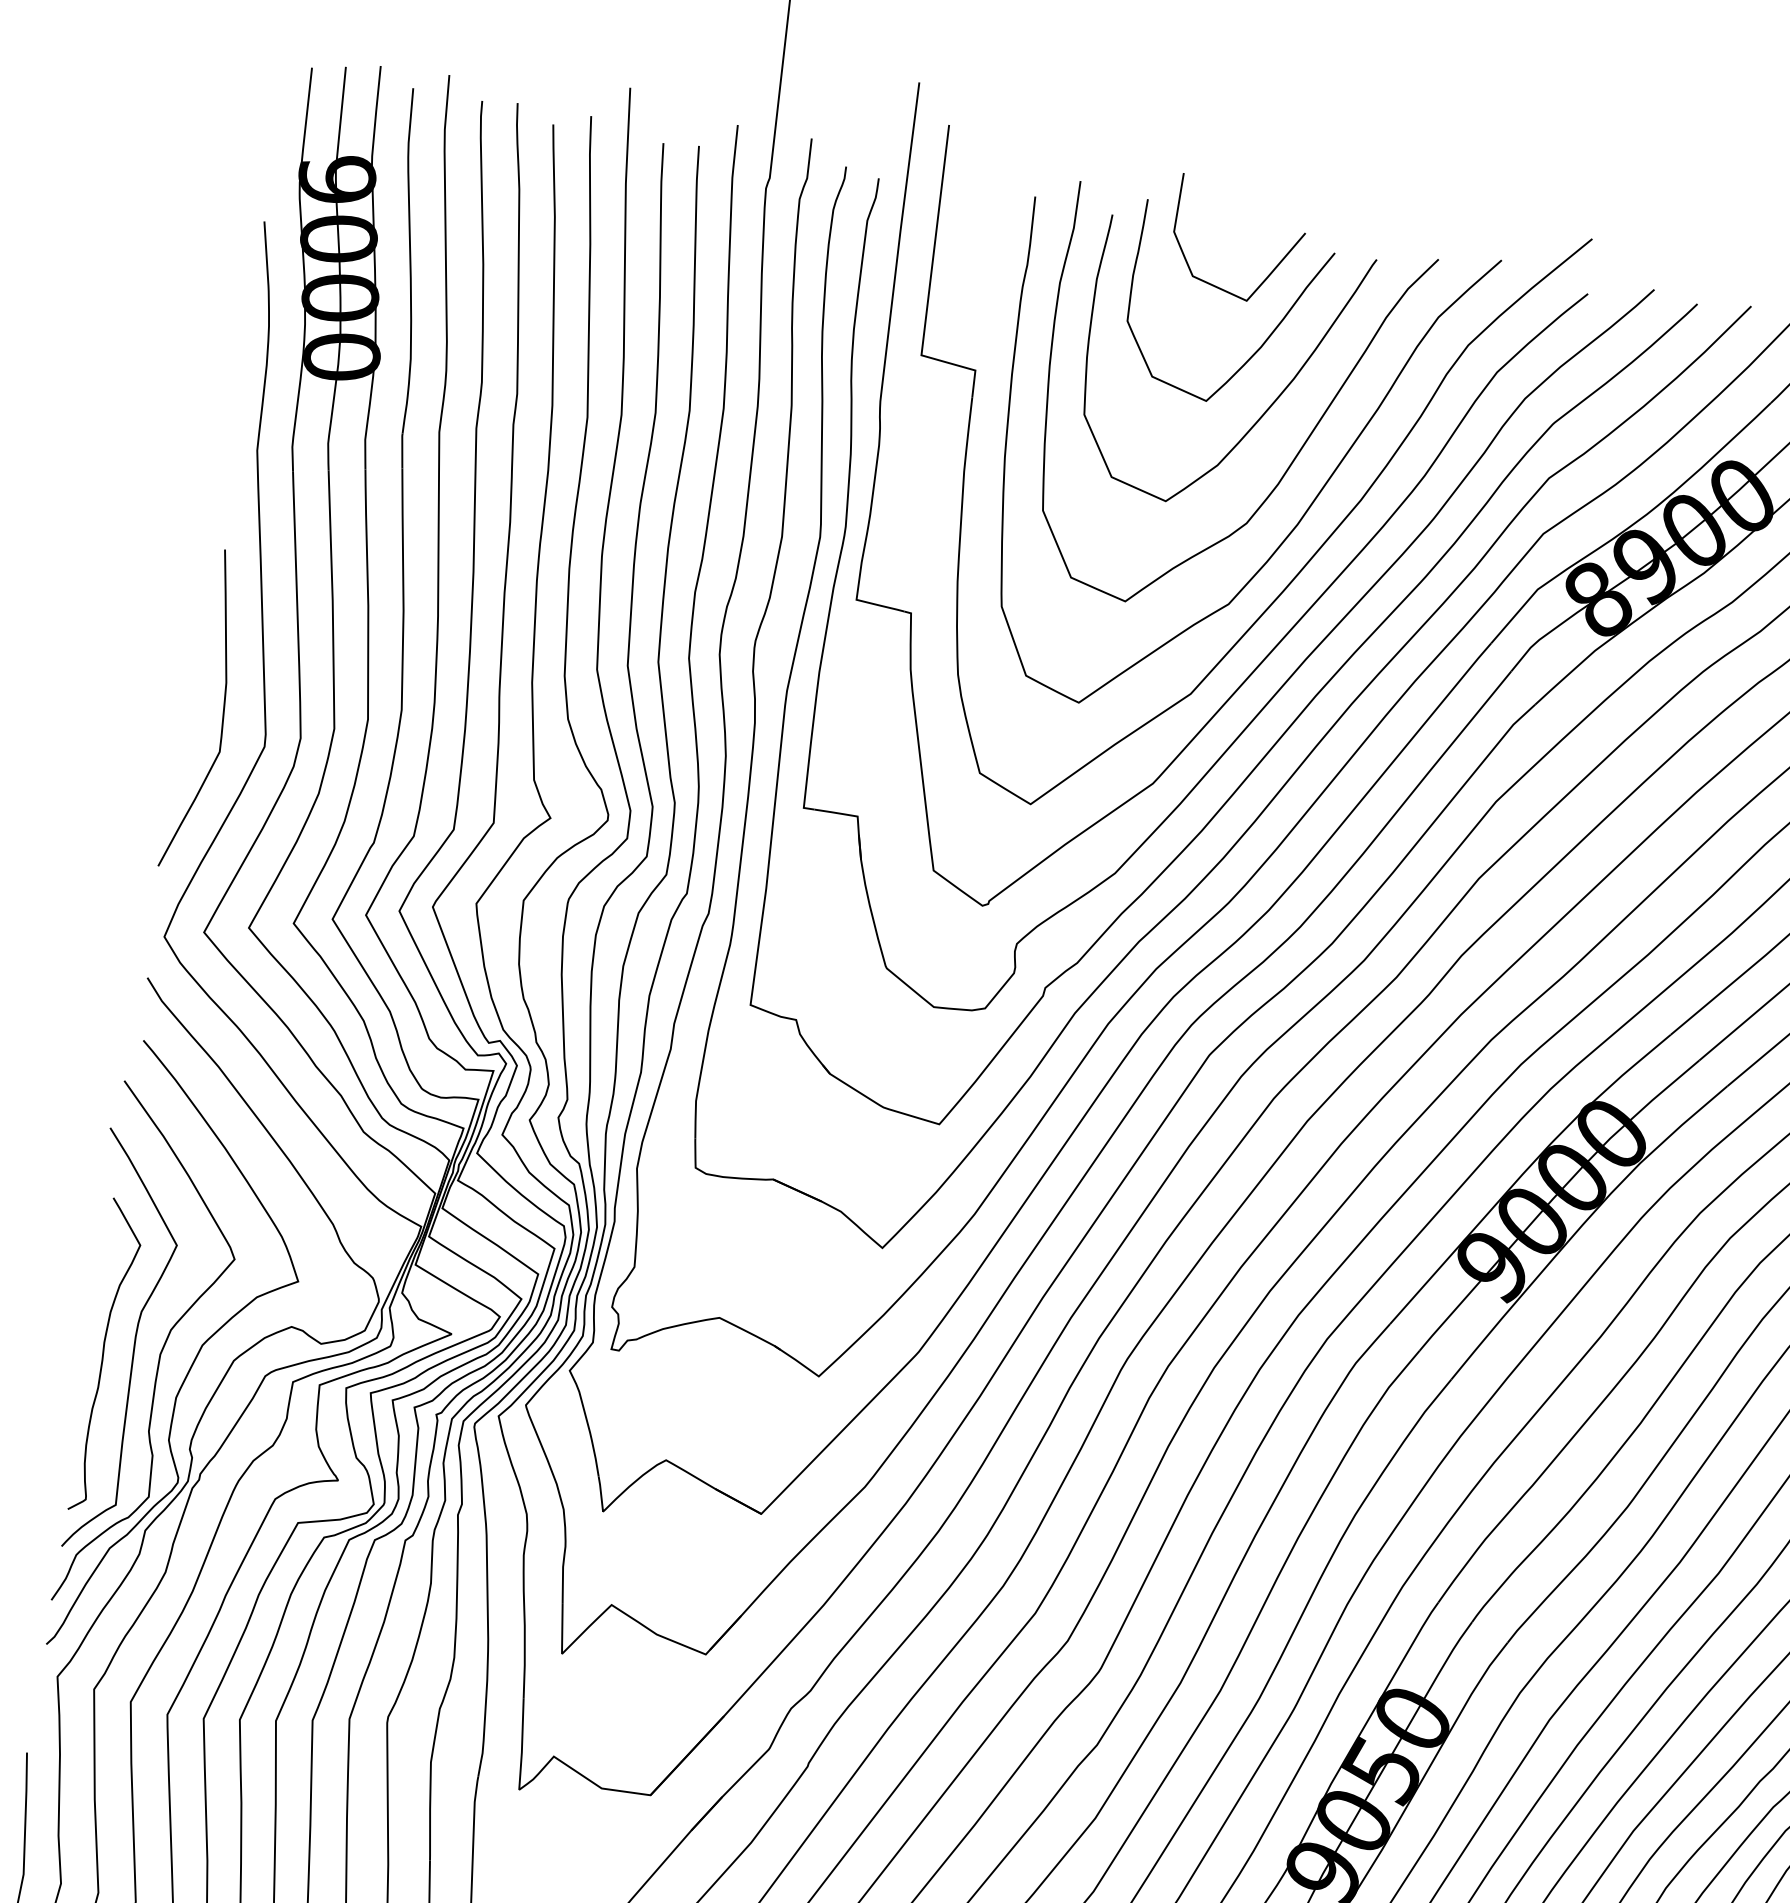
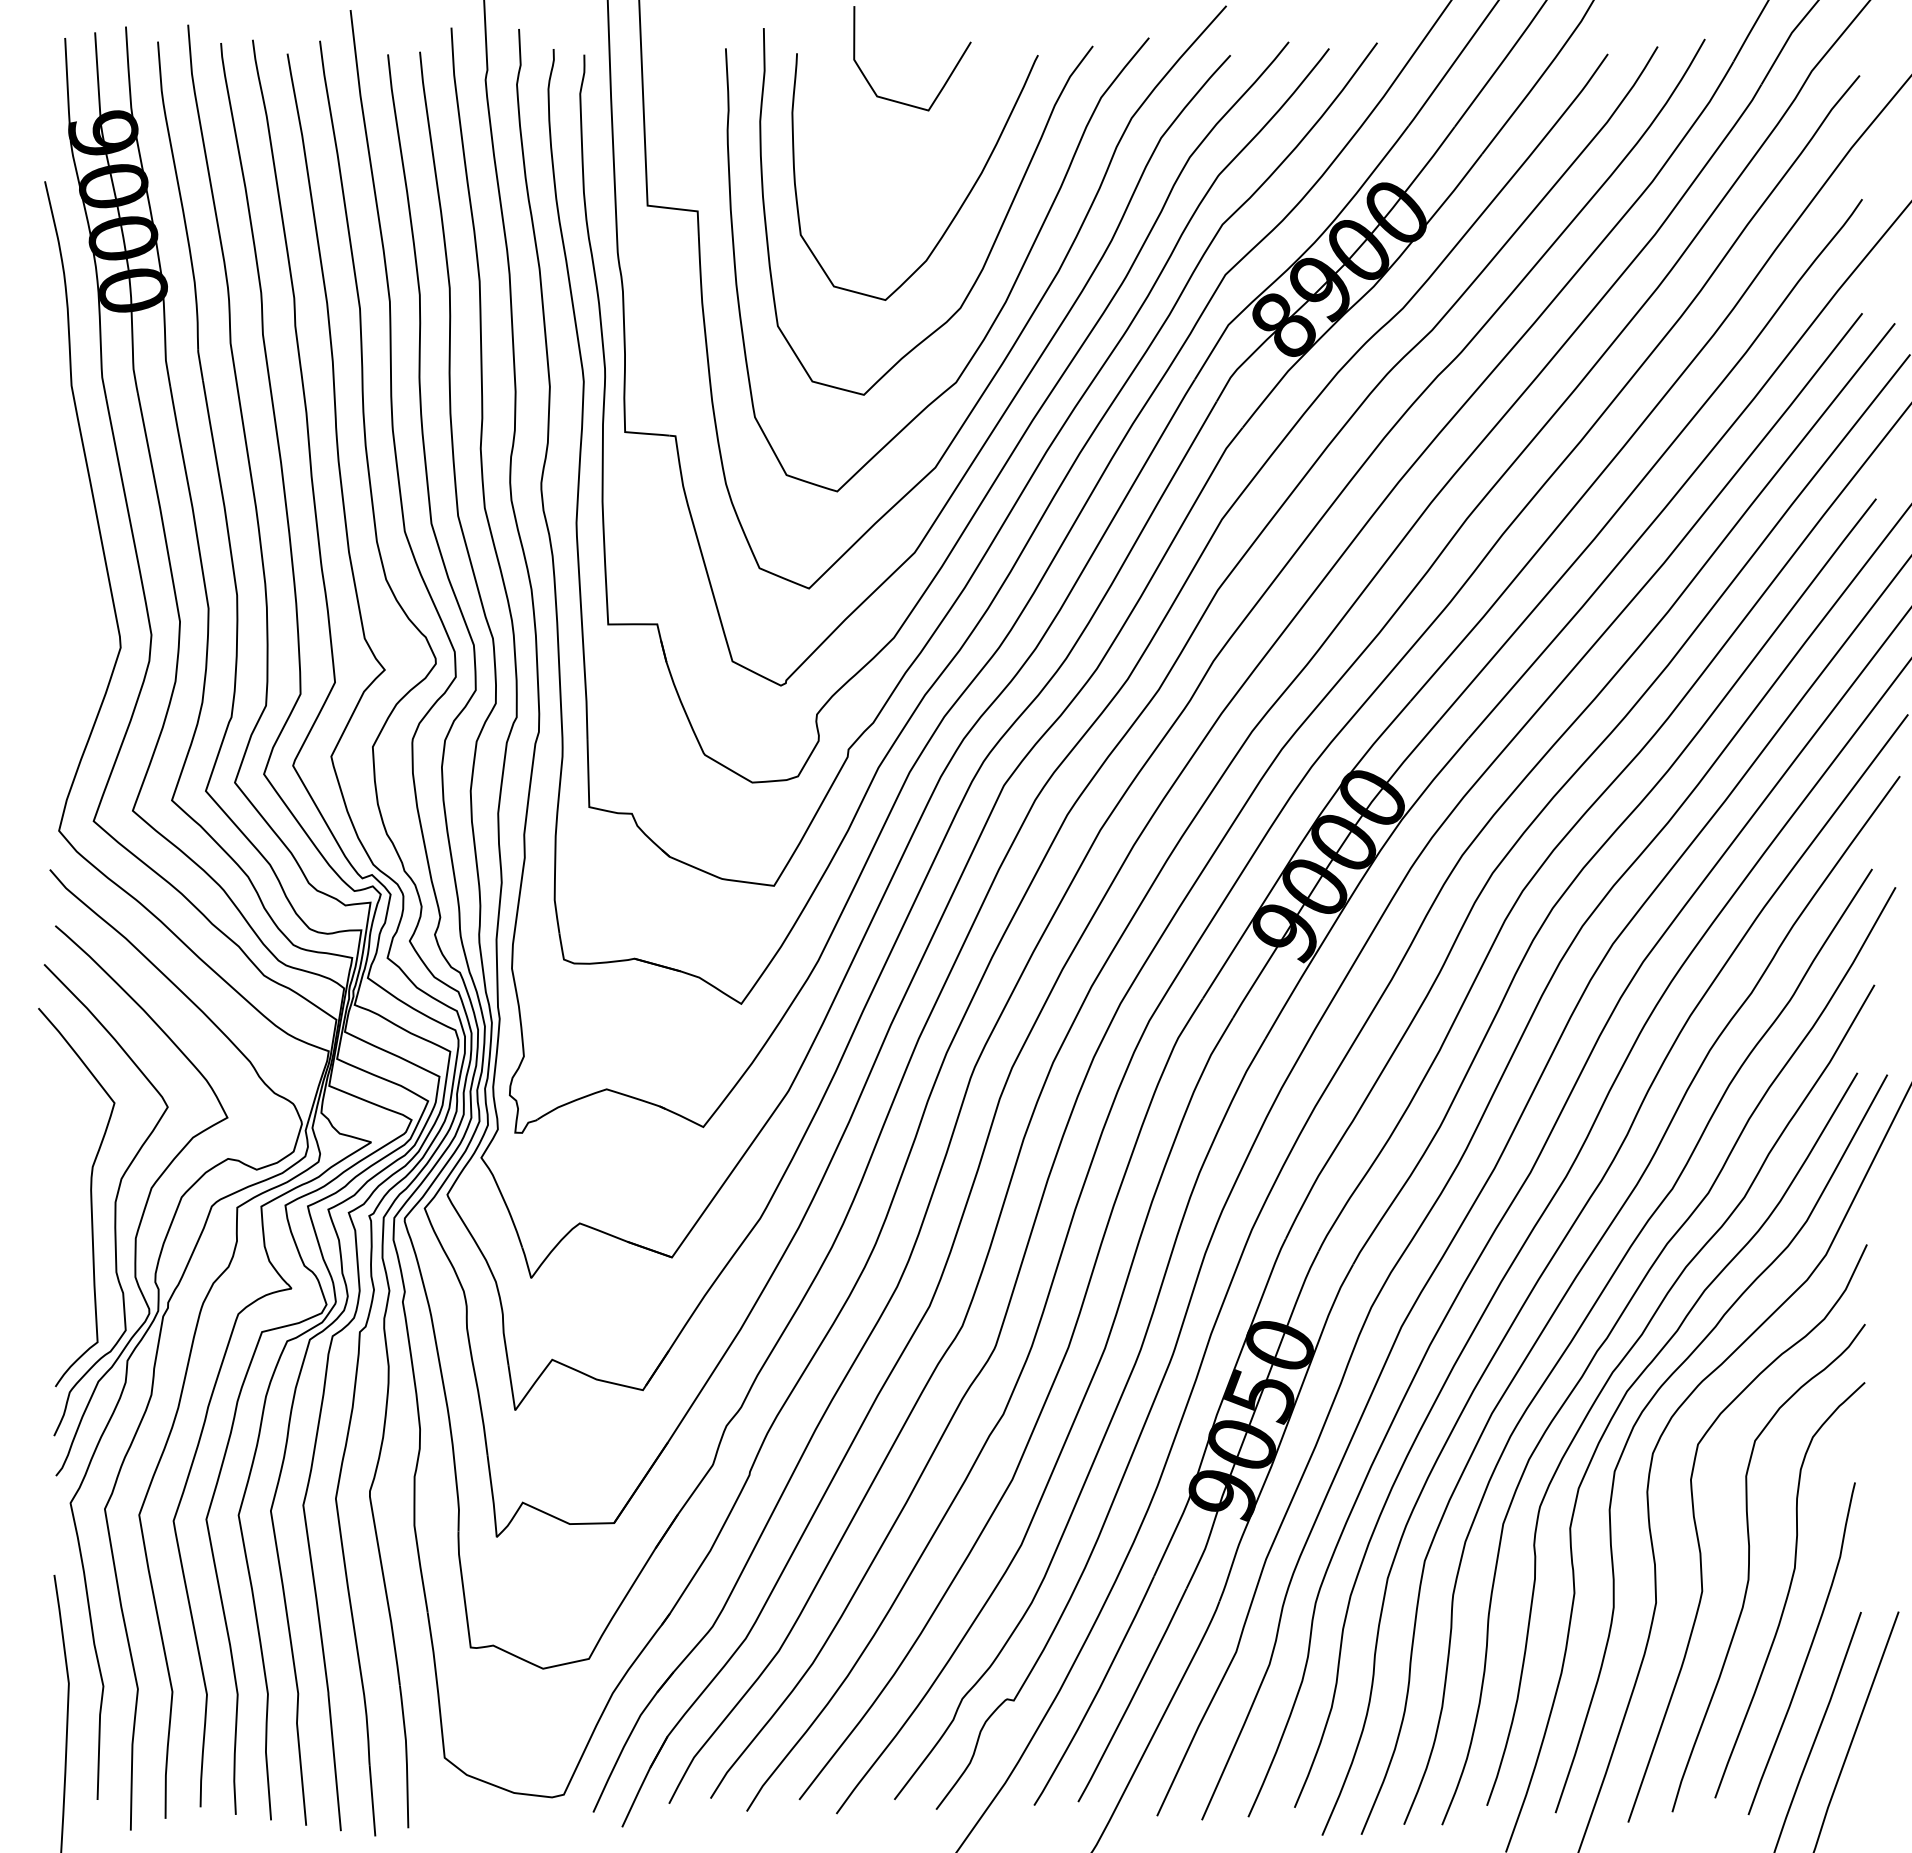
curve: (1265, 339) -> (950, 142), removed
curve: (222, 712) -> (78, 623), removed
curve: (103, 1355) -> (65, 1211), removed

